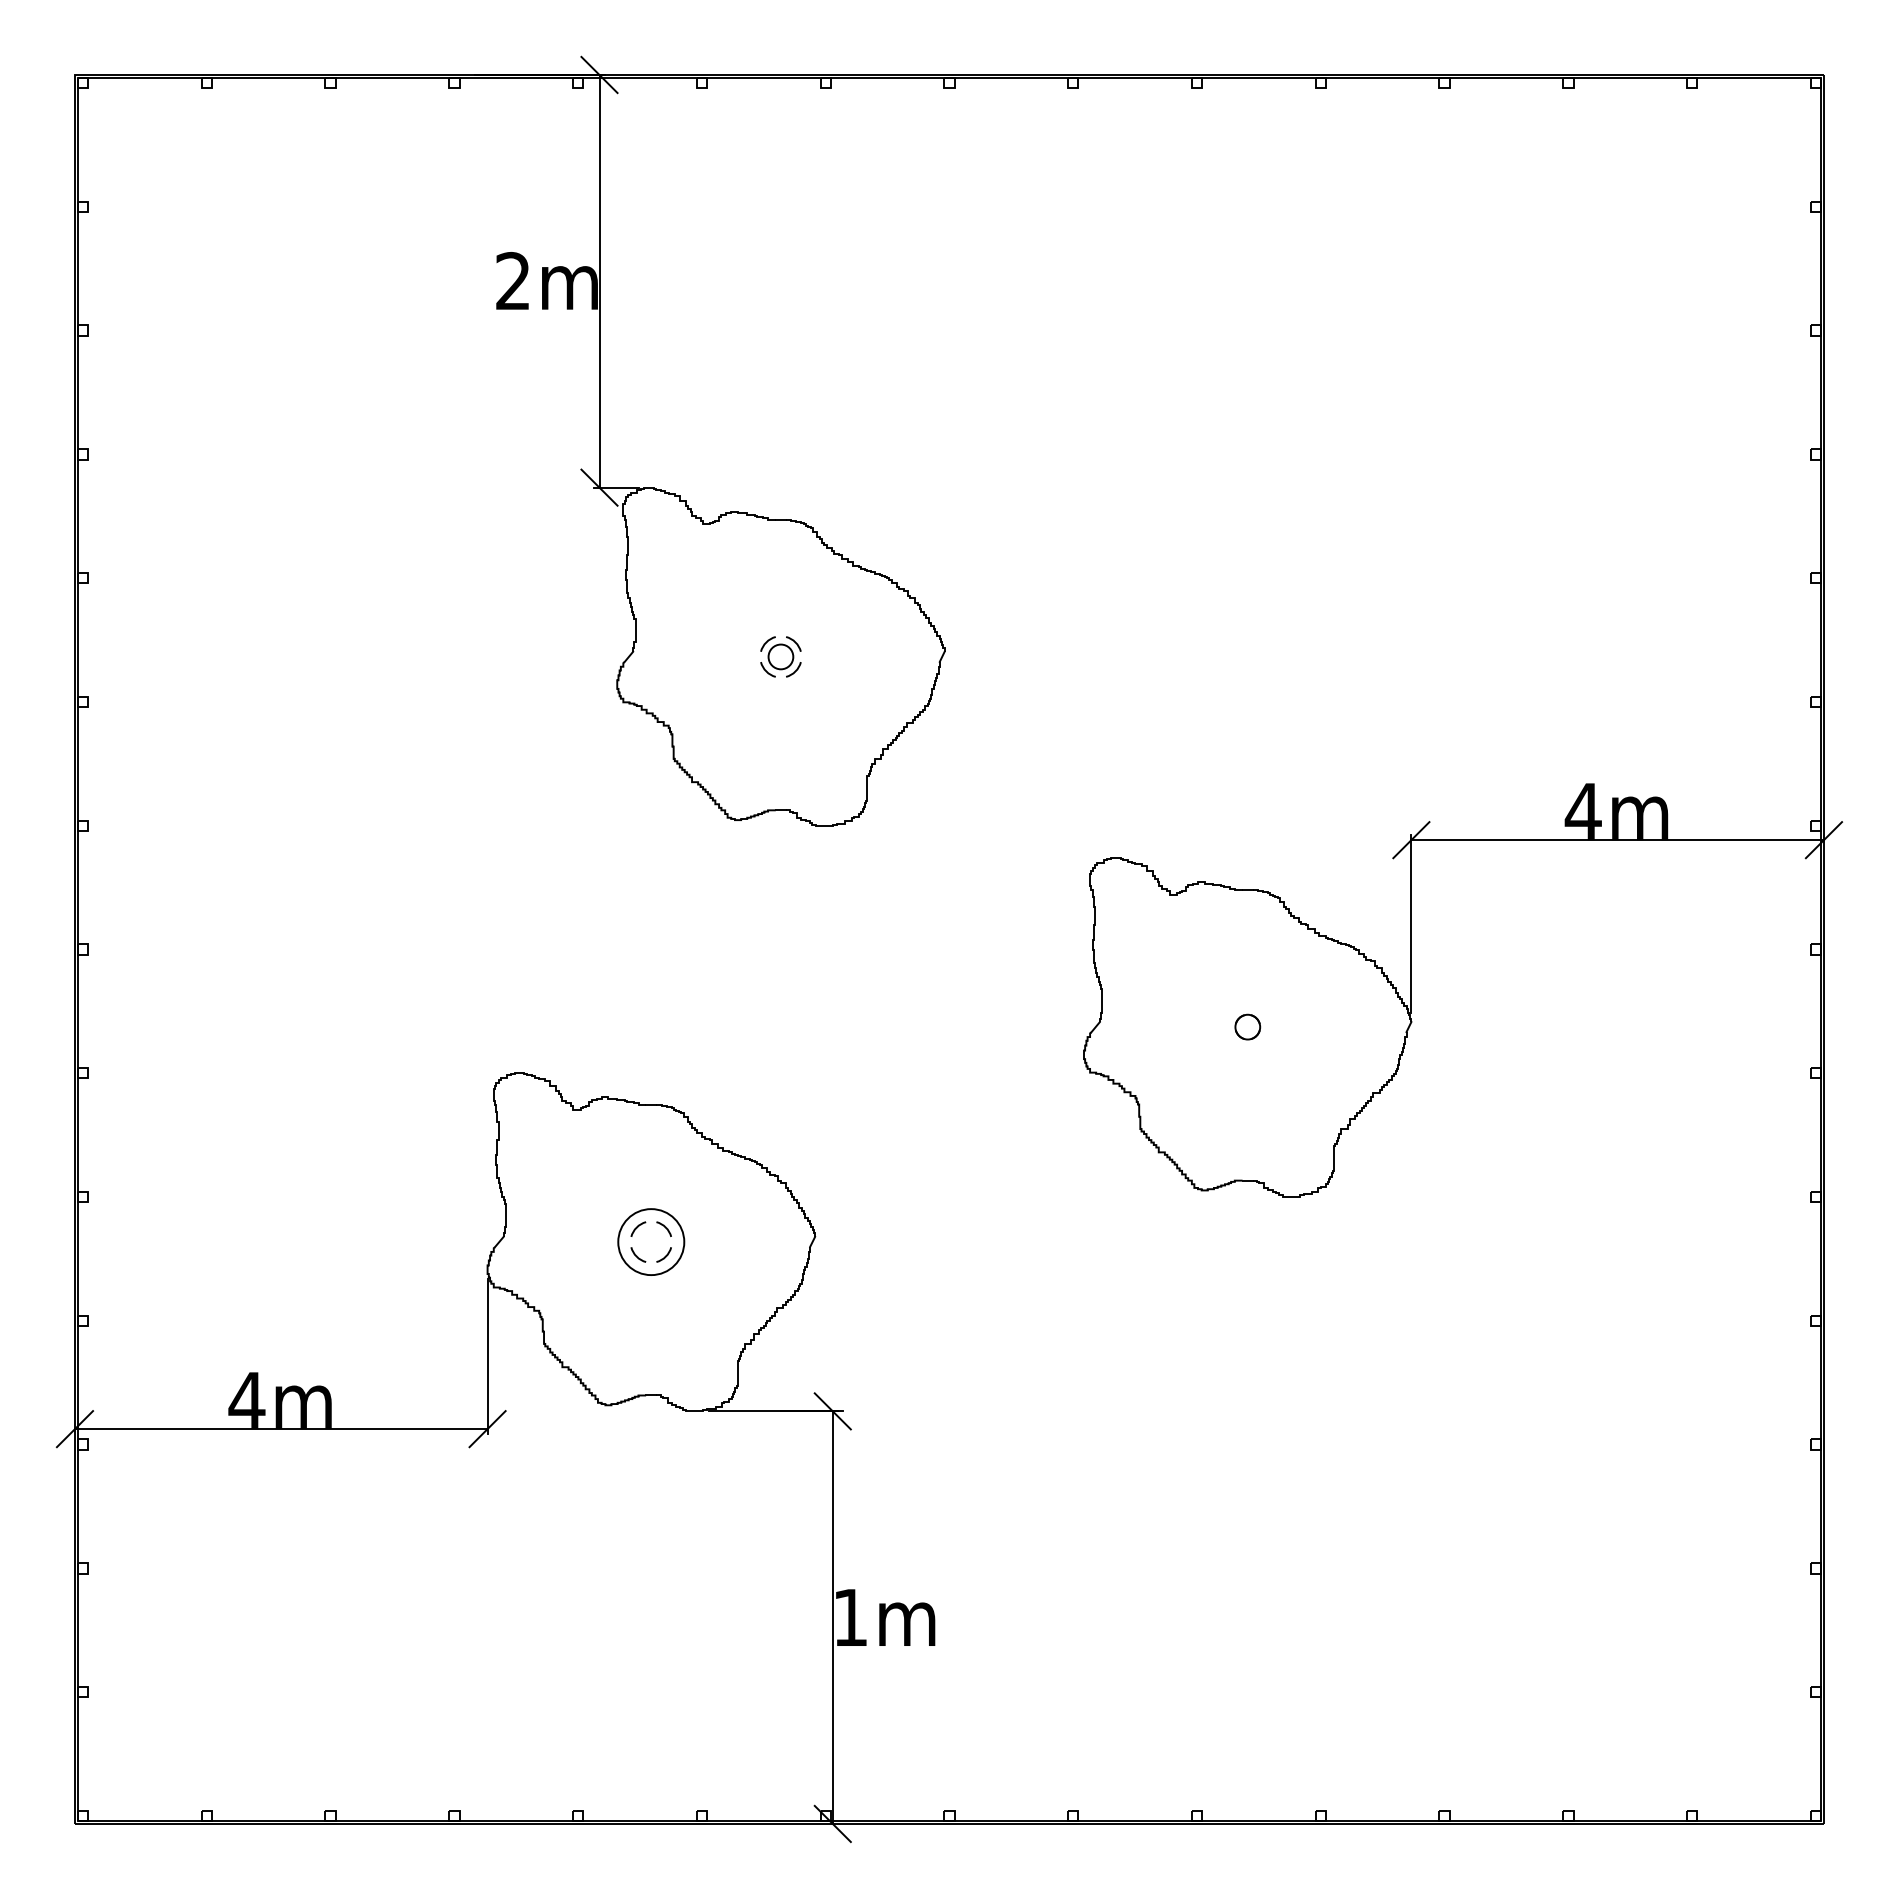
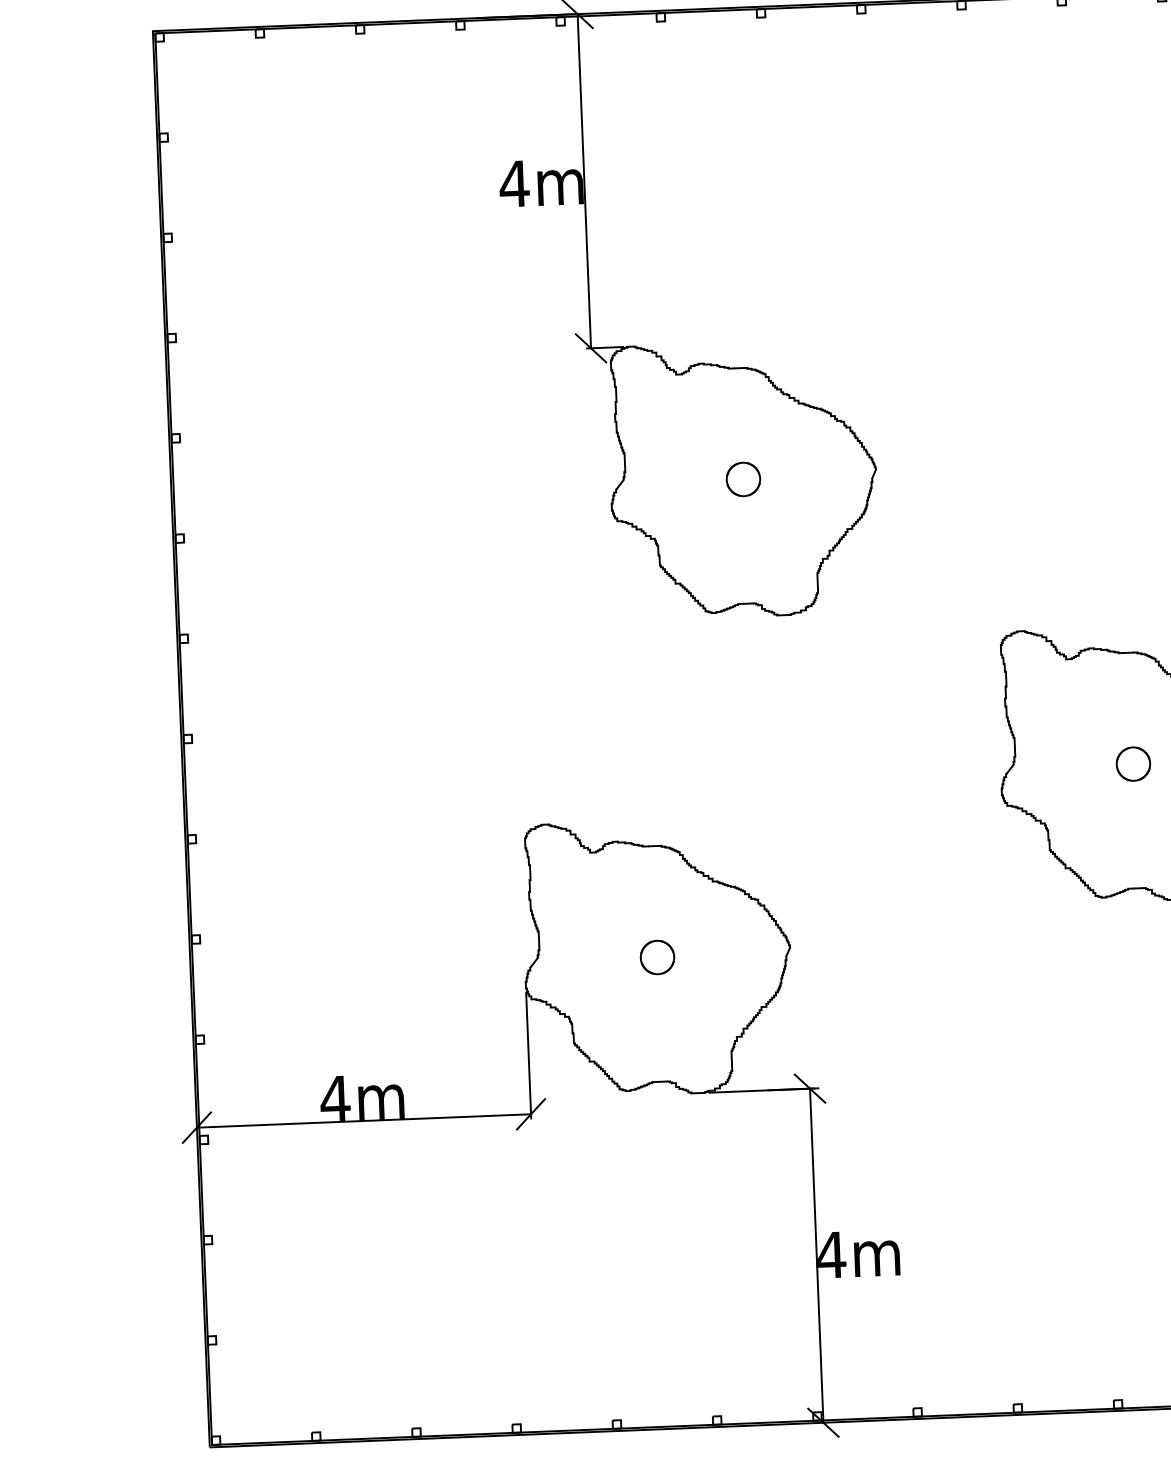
text: (512, 280) -> (513, 183), 2m -> 4m
circle: (780, 656) -> (743, 479), size x1.67
circle: (1247, 1026) -> (1133, 763), size x1.67
circle: (650, 1241) -> (656, 957), size x0.62
text: (849, 1617) -> (830, 1255), 1m -> 4m

